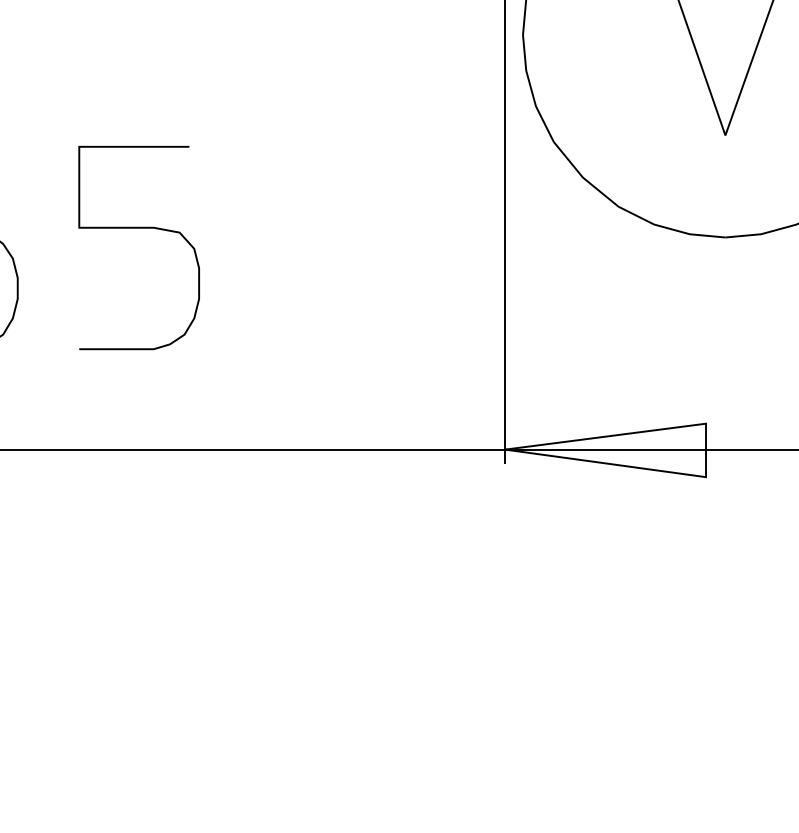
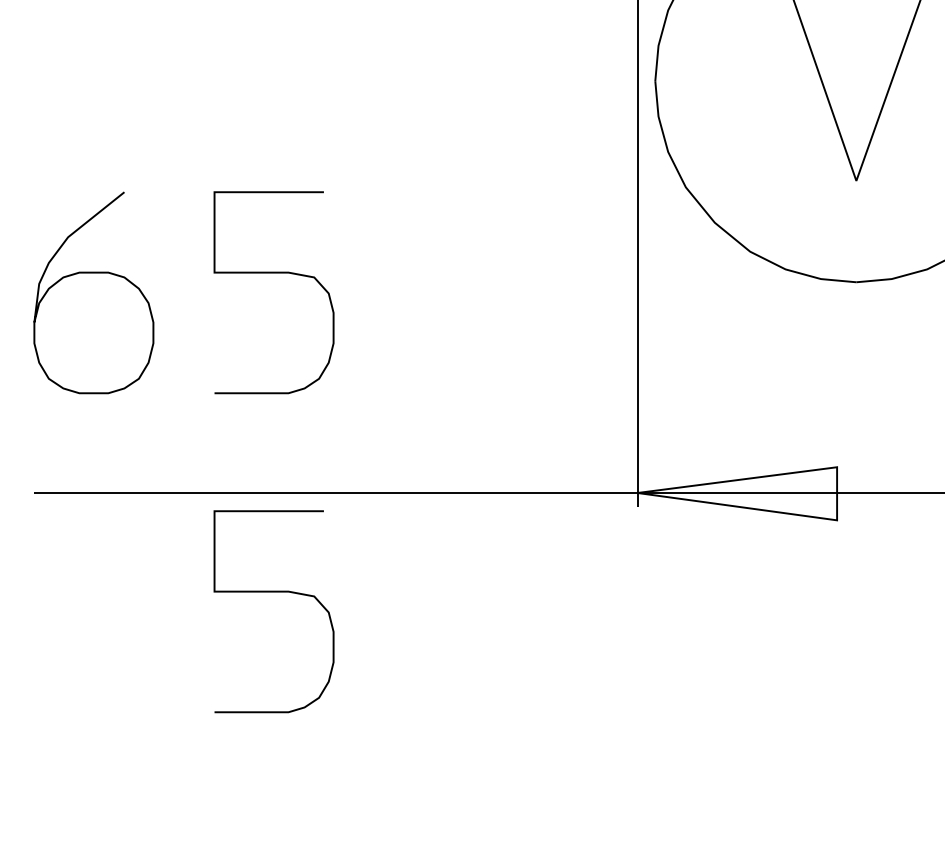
curve: (138, 549) -> (273, 592), added

